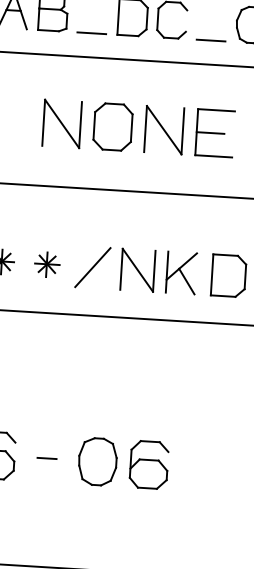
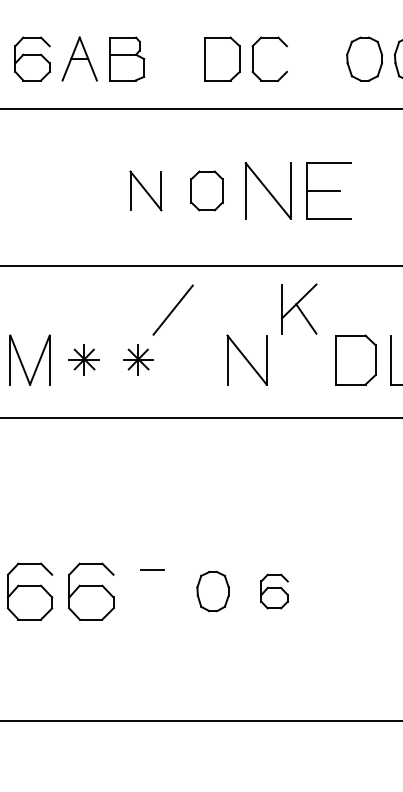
line: (91, 33) -> (174, 80), removed
line: (210, 40) -> (317, 80), removed
part: (61, 123) -> (145, 190), size x0.7
part: (112, 126) -> (206, 190), size x0.7
line: (92, 267) -> (172, 309), moved
part: (181, 272) -> (299, 308), moved
line: (47, 457) -> (152, 569), moved
part: (97, 461) -> (212, 591), size x0.7
part: (148, 464) -> (274, 591), size x0.6

